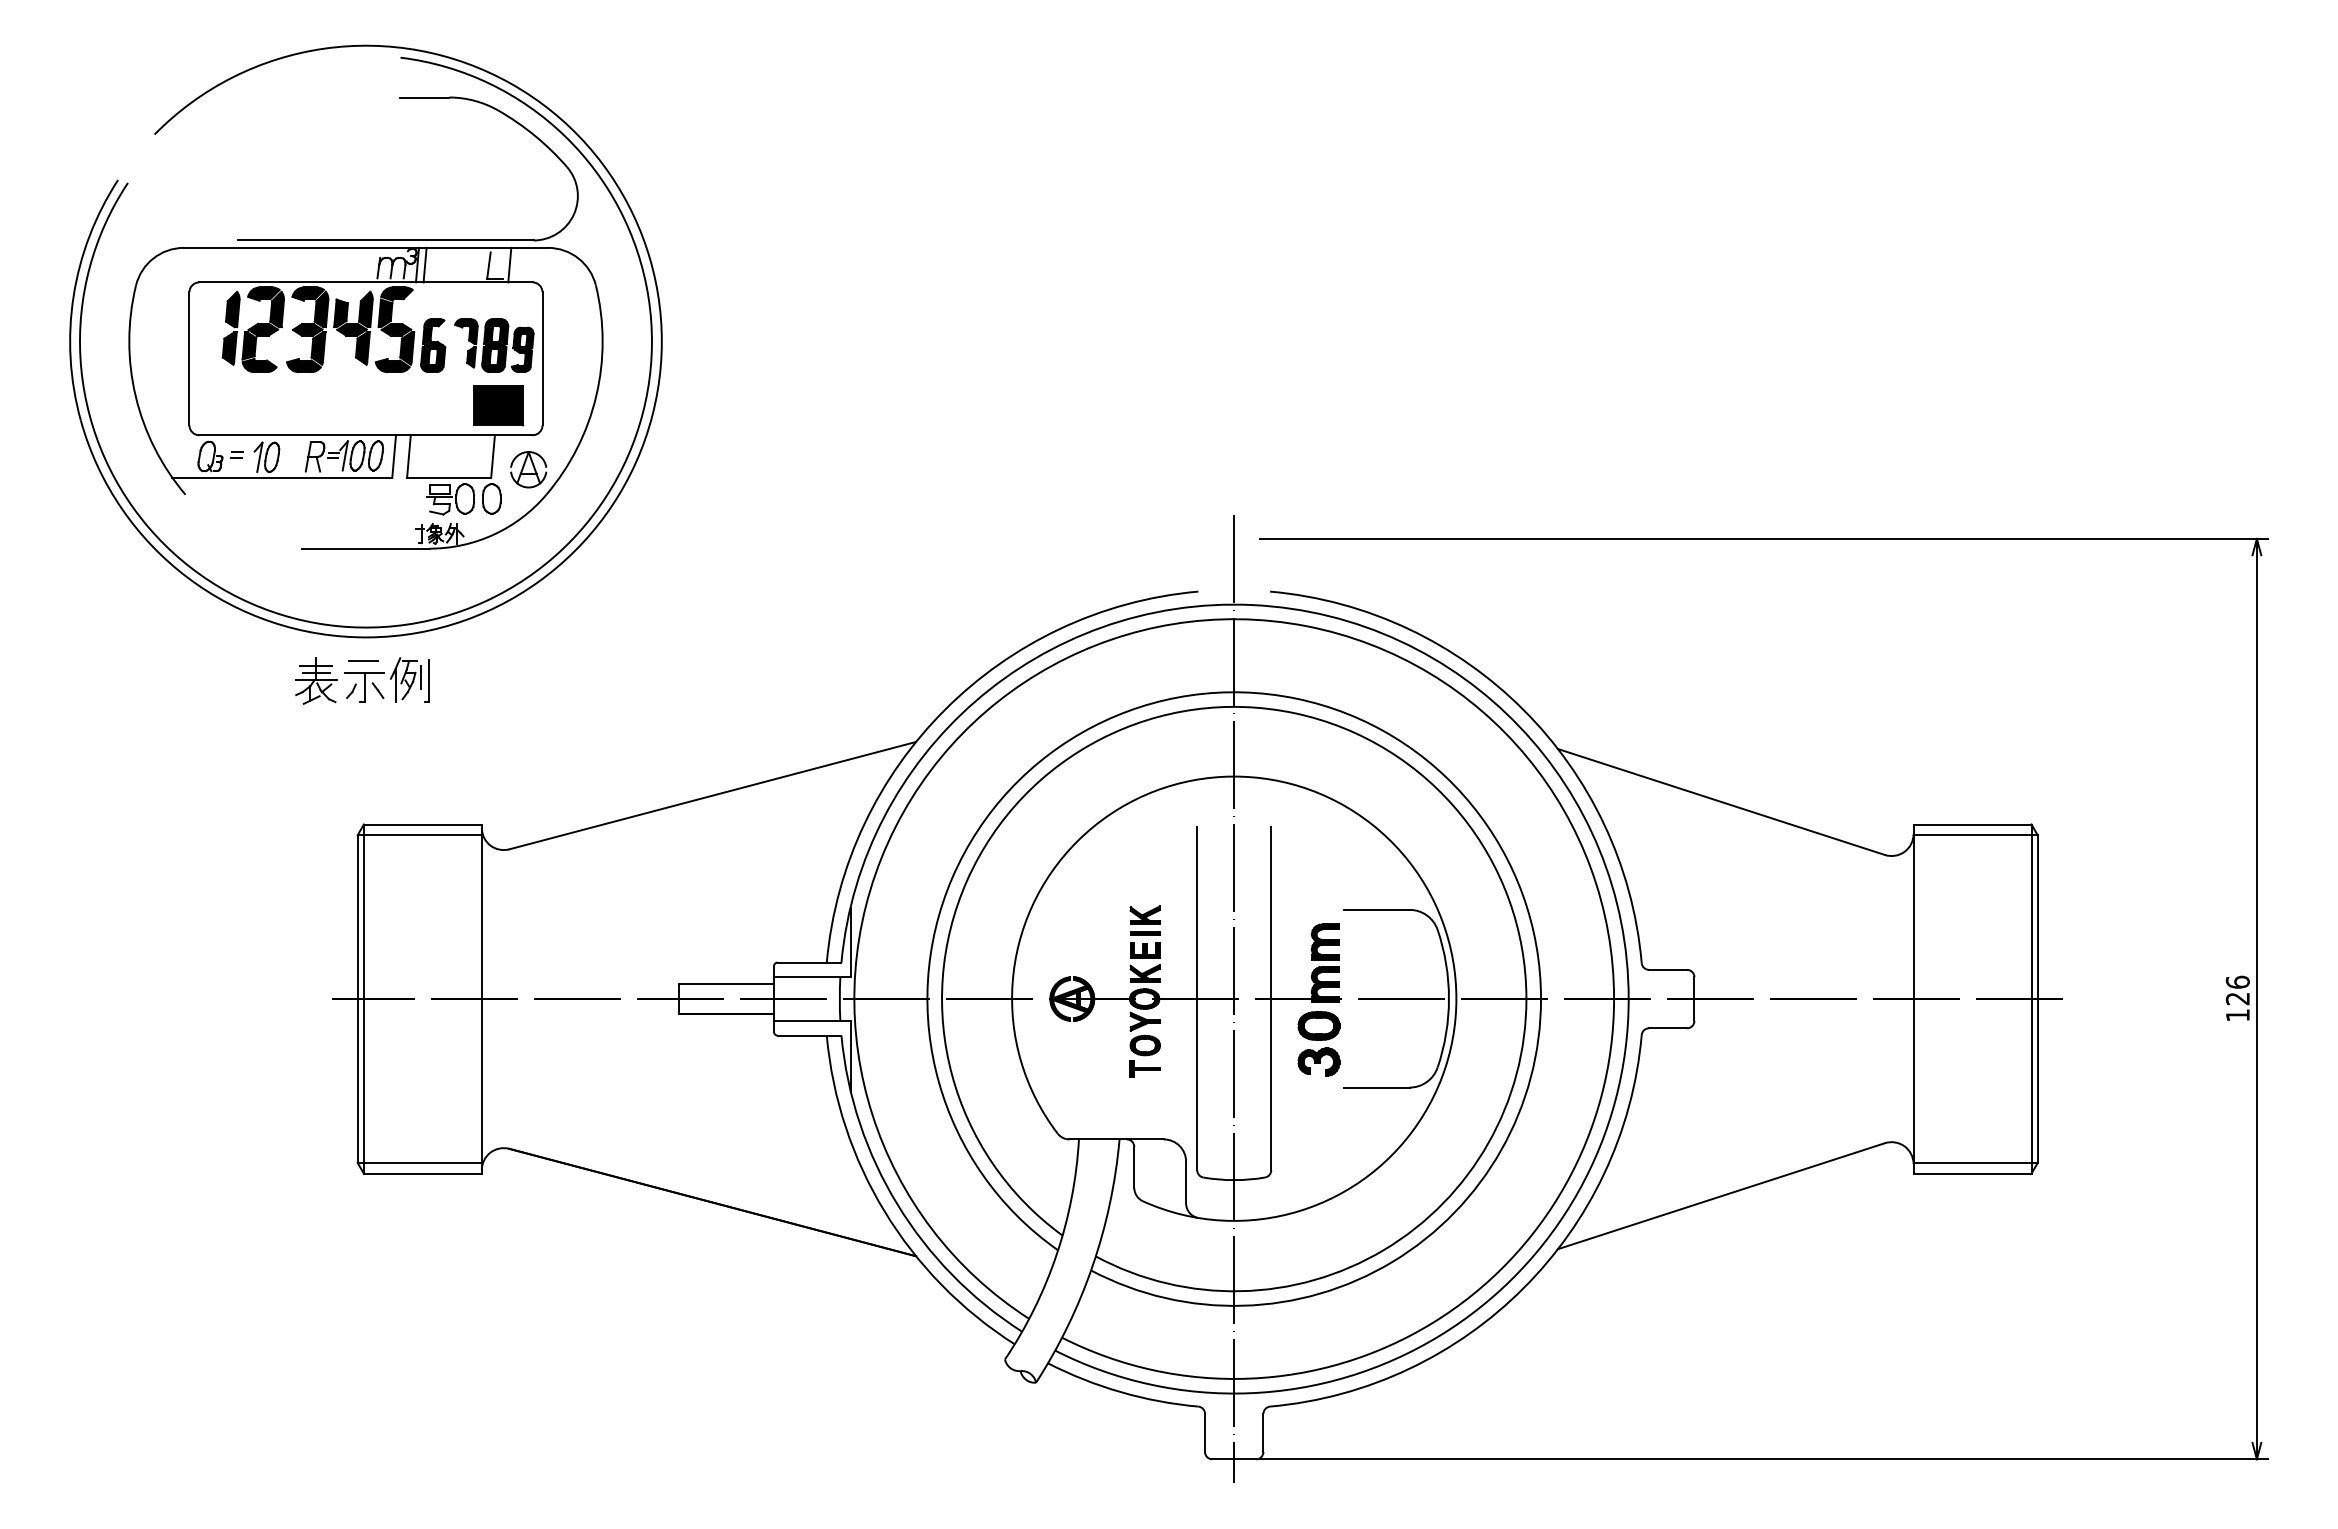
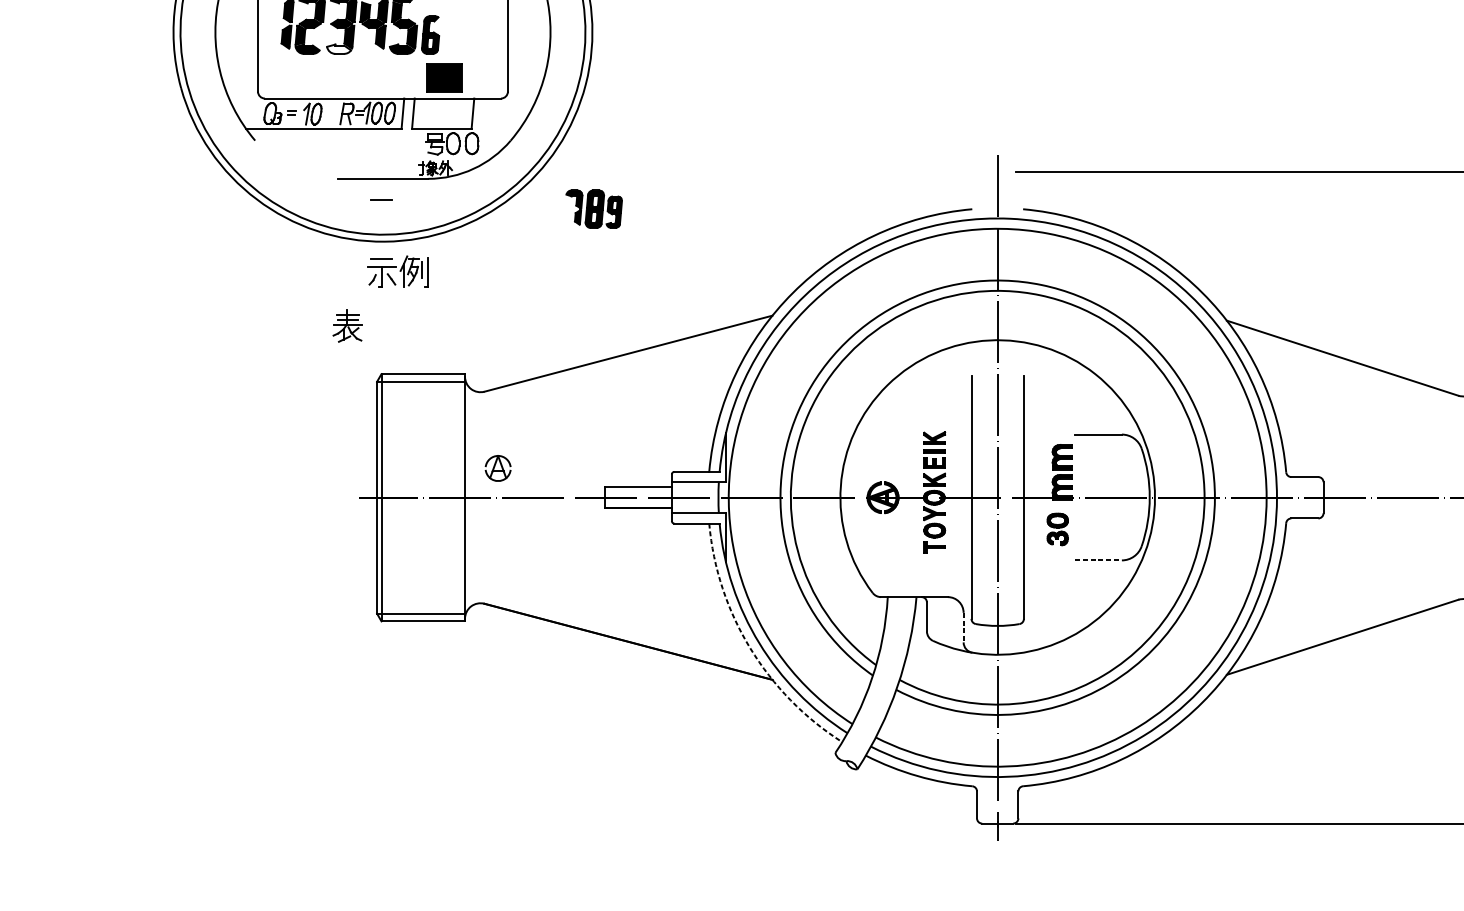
part: (494, 345) -> (594, 209), moved
fill: (303, 365) -> (338, 49), removed
part: (498, 405) -> (444, 77), moved
part: (528, 469) -> (498, 468), moved
line: (363, 578) -> (381, 199), added
part: (316, 680) -> (347, 325), moved
part: (1318, 1043) -> (1057, 529), size x0.7
line: (1377, 1087) -> (1099, 560), solid -> dashed
line: (1186, 1182) -> (963, 627), solid -> dashed
arc: (884, 1211) -> (750, 648), solid -> dashed

